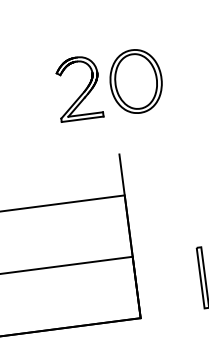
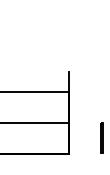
part: (109, 83) -> (68, 36), removed

